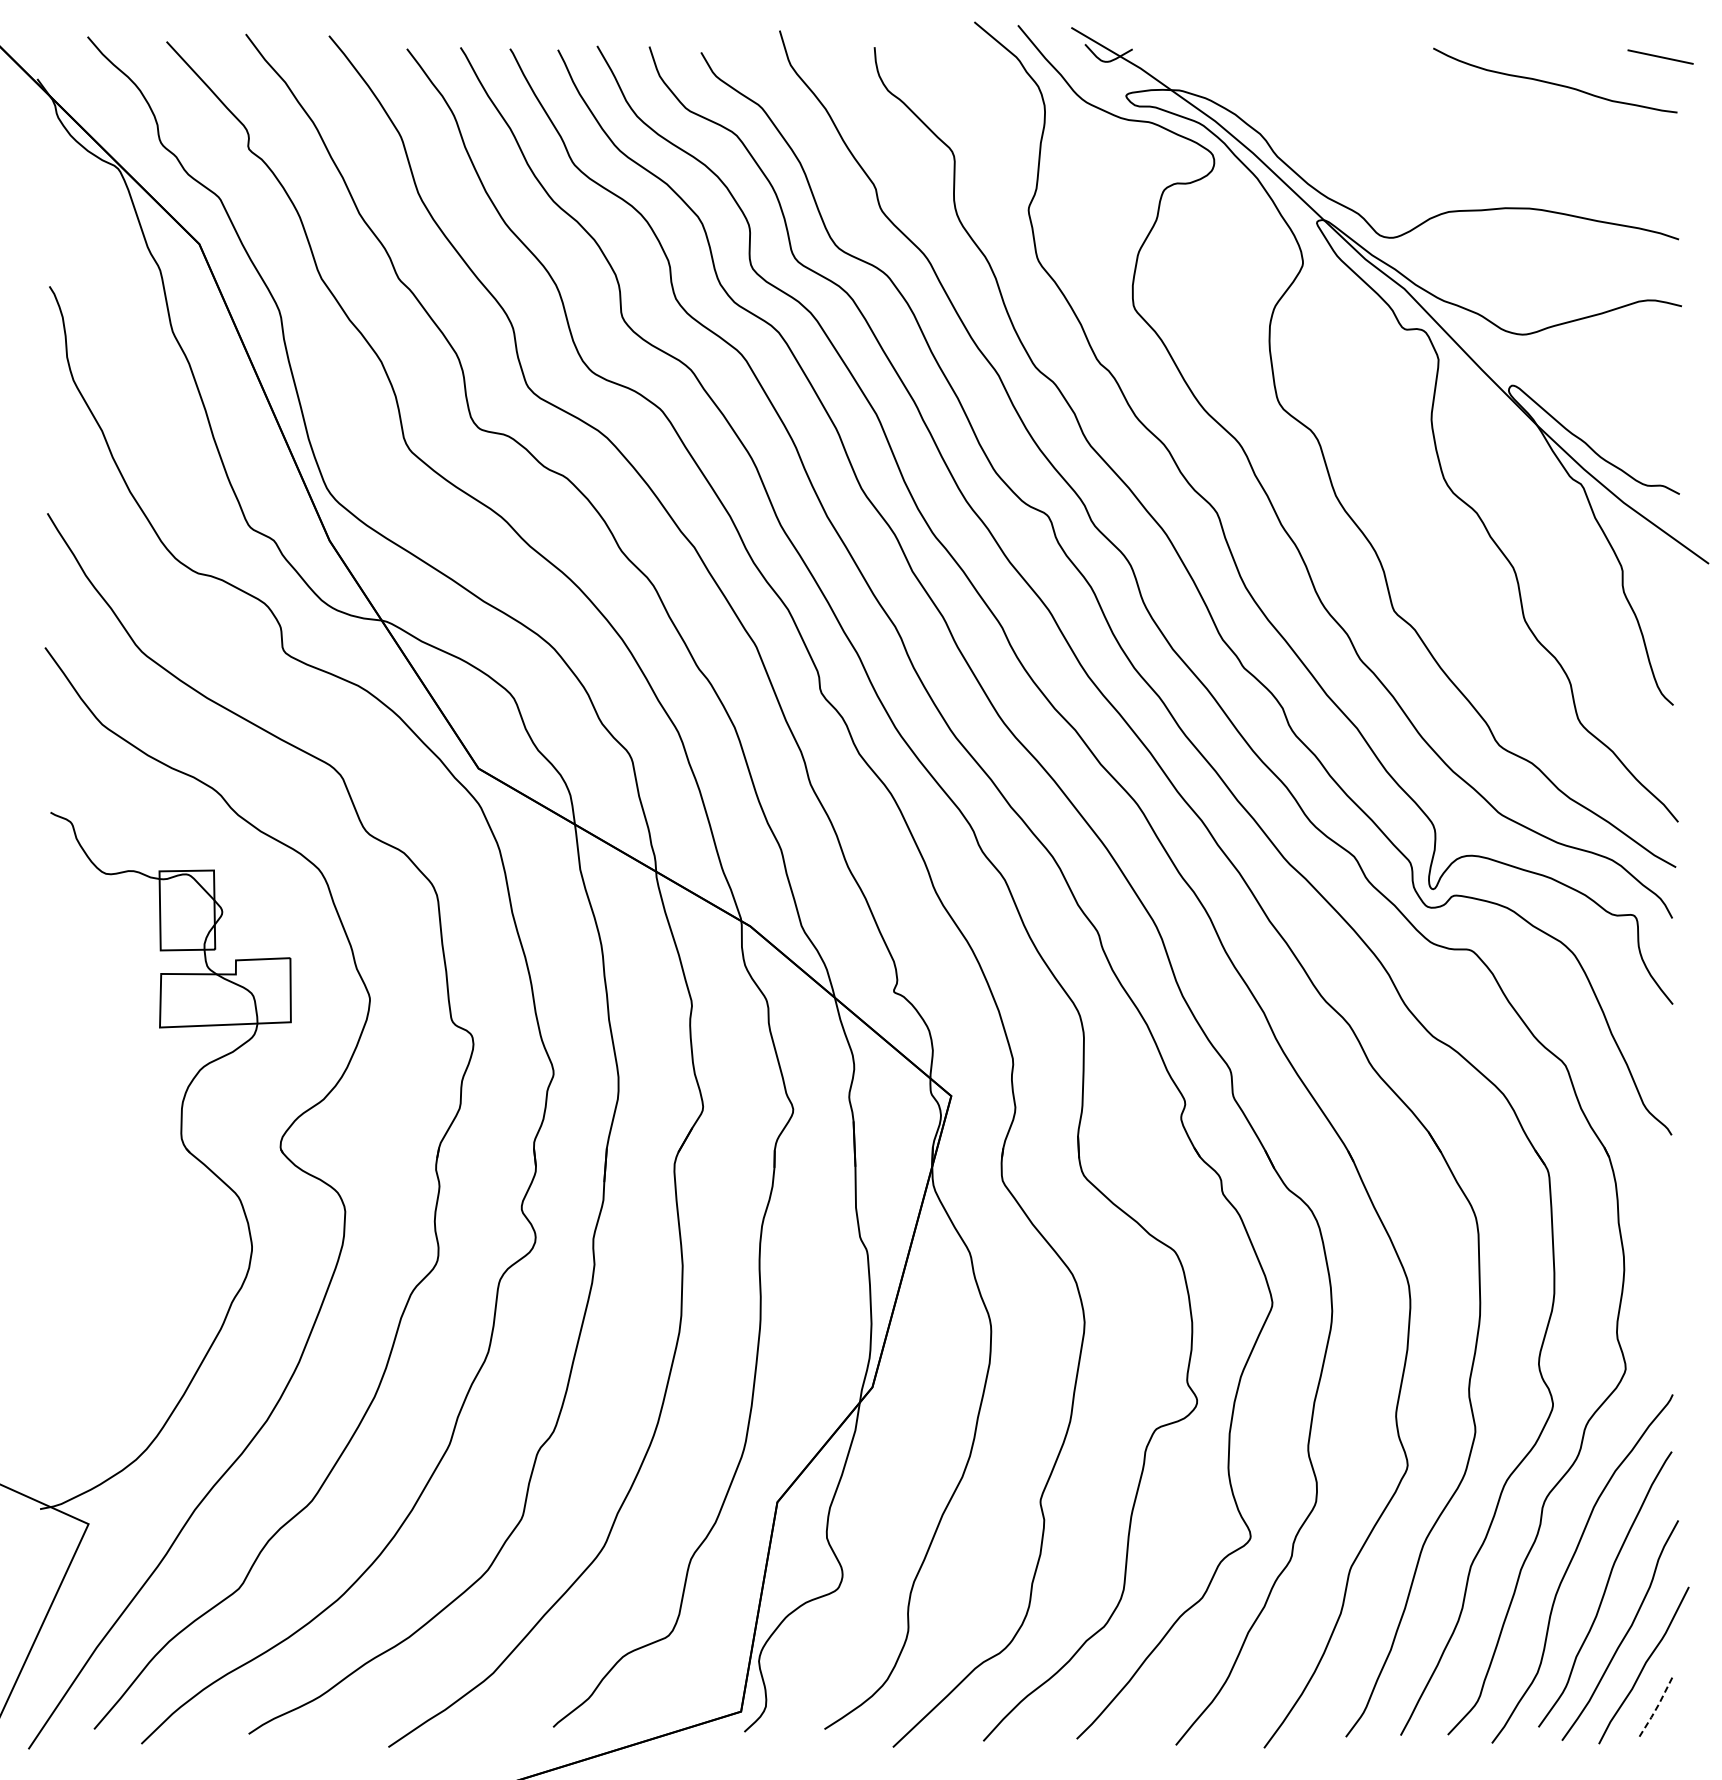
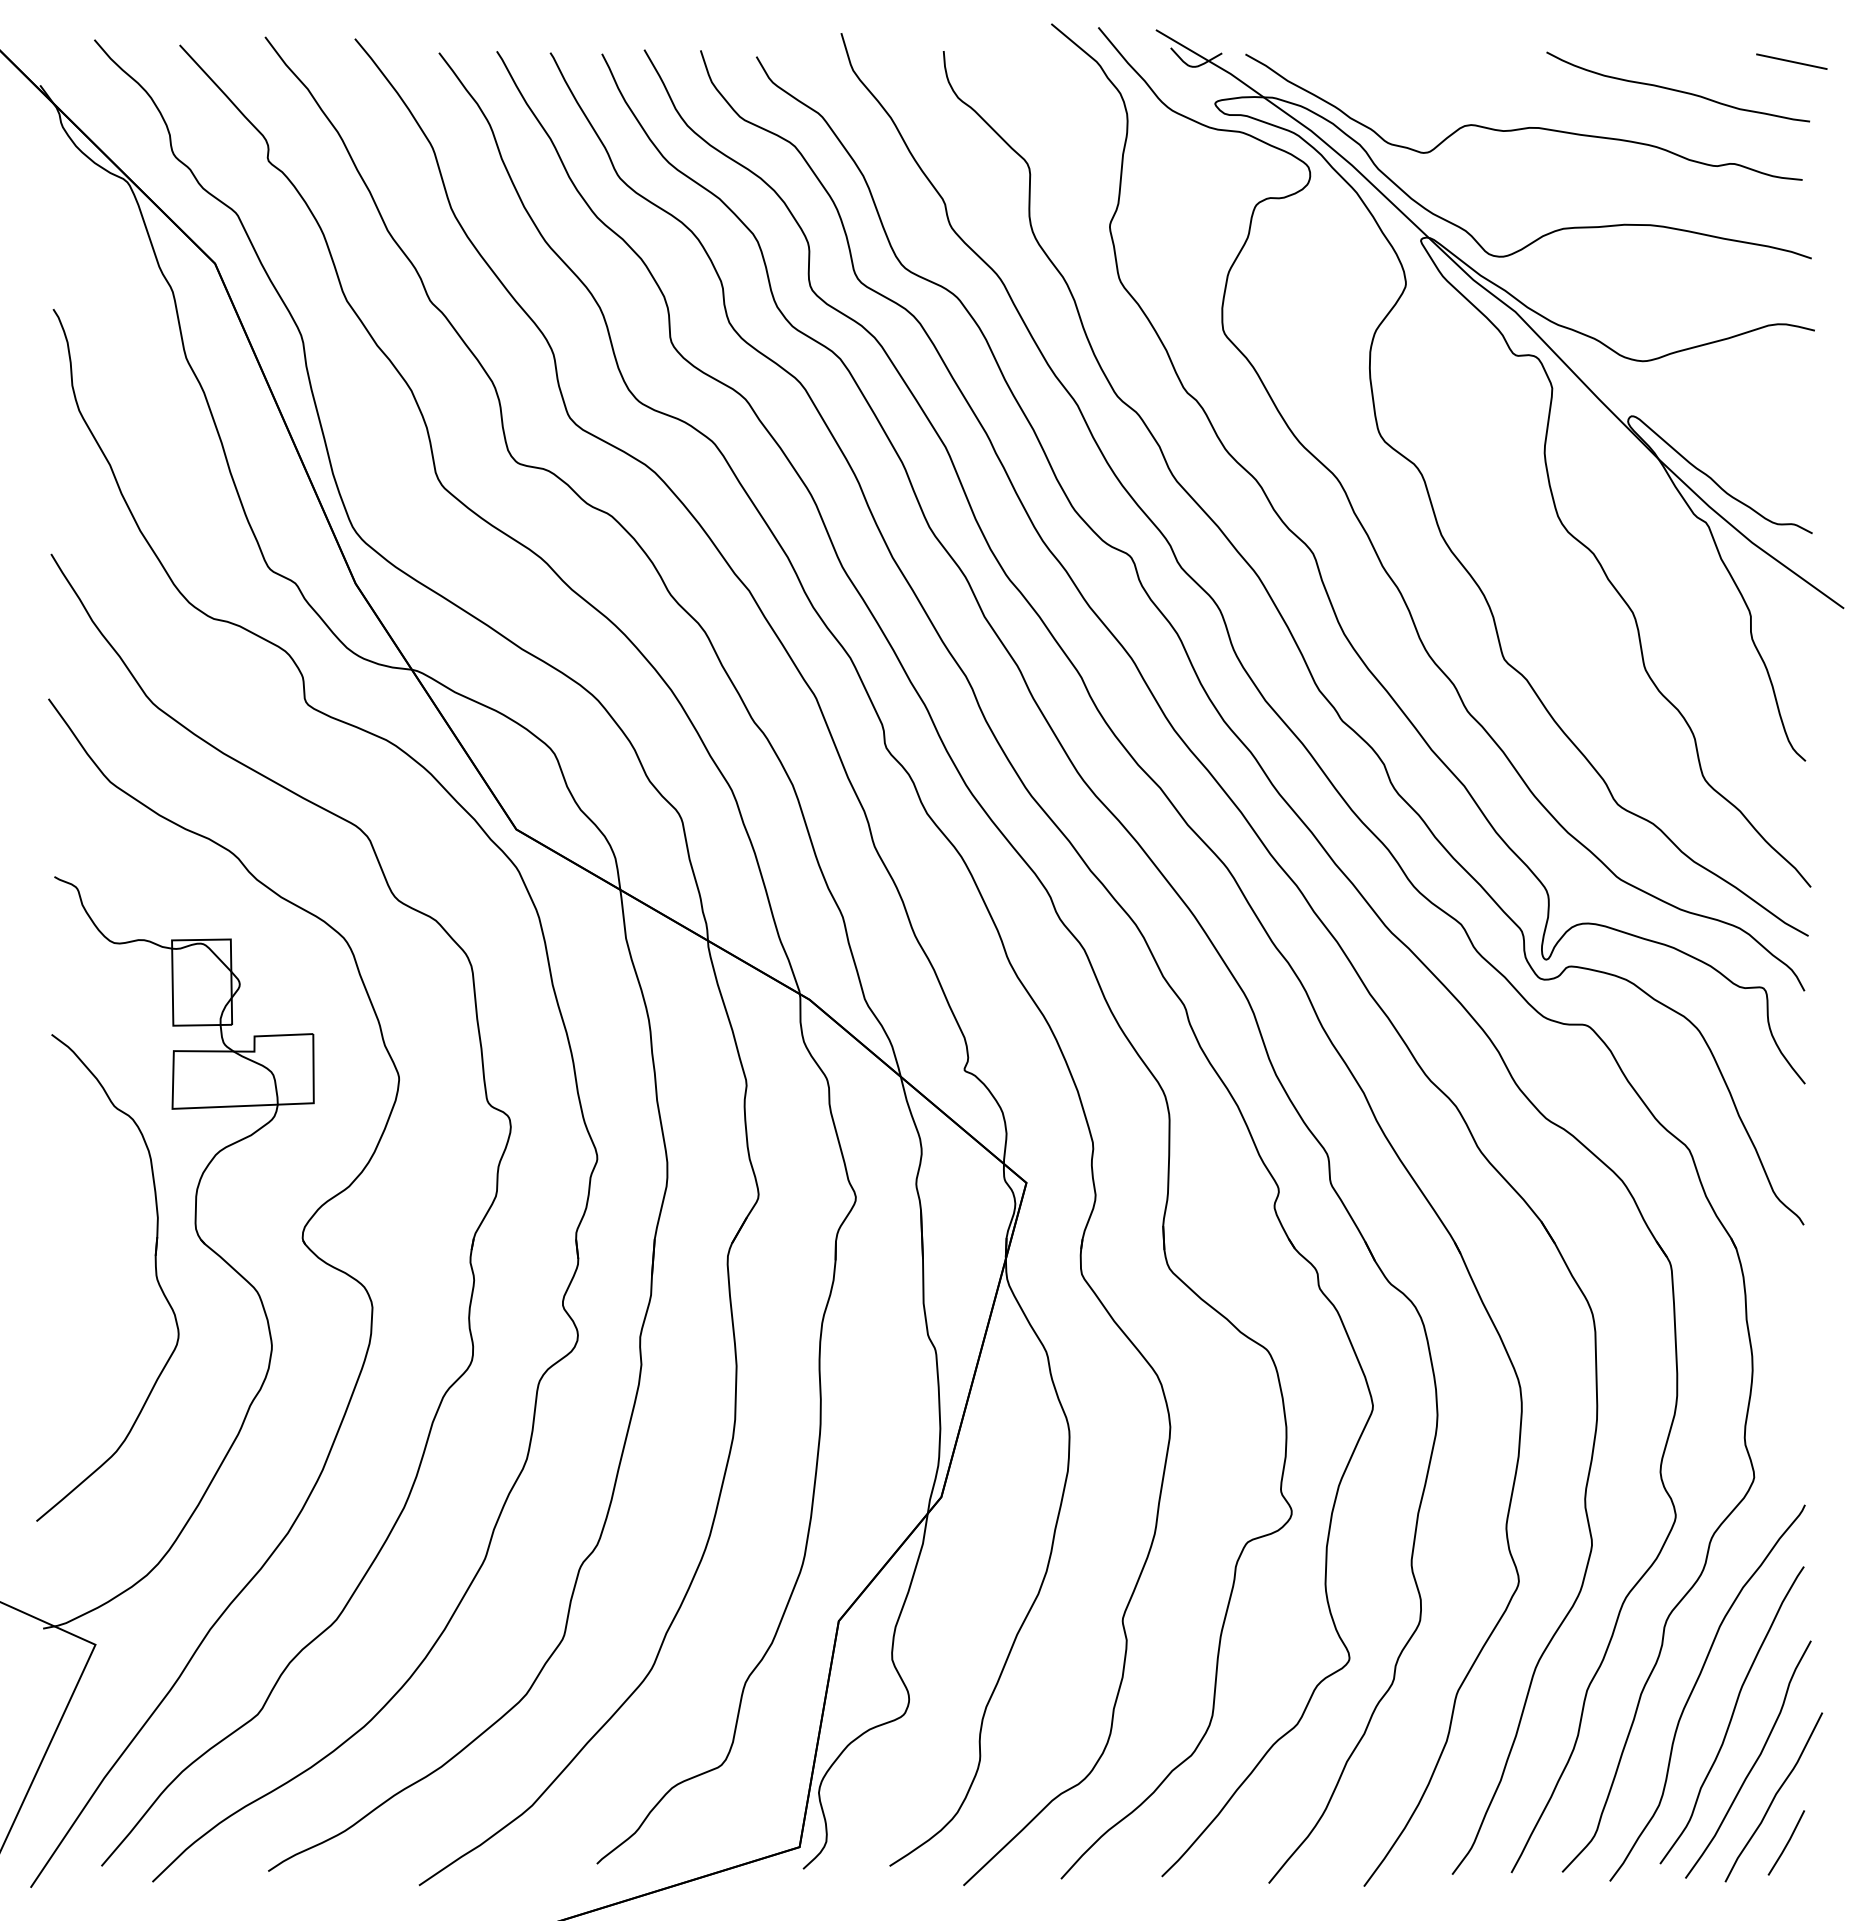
curve: (1411, 118) -> (1523, 127), added
part: (144, 1182) -> (155, 1276), added
line: (1656, 1708) -> (1787, 1843), dashed -> solid

